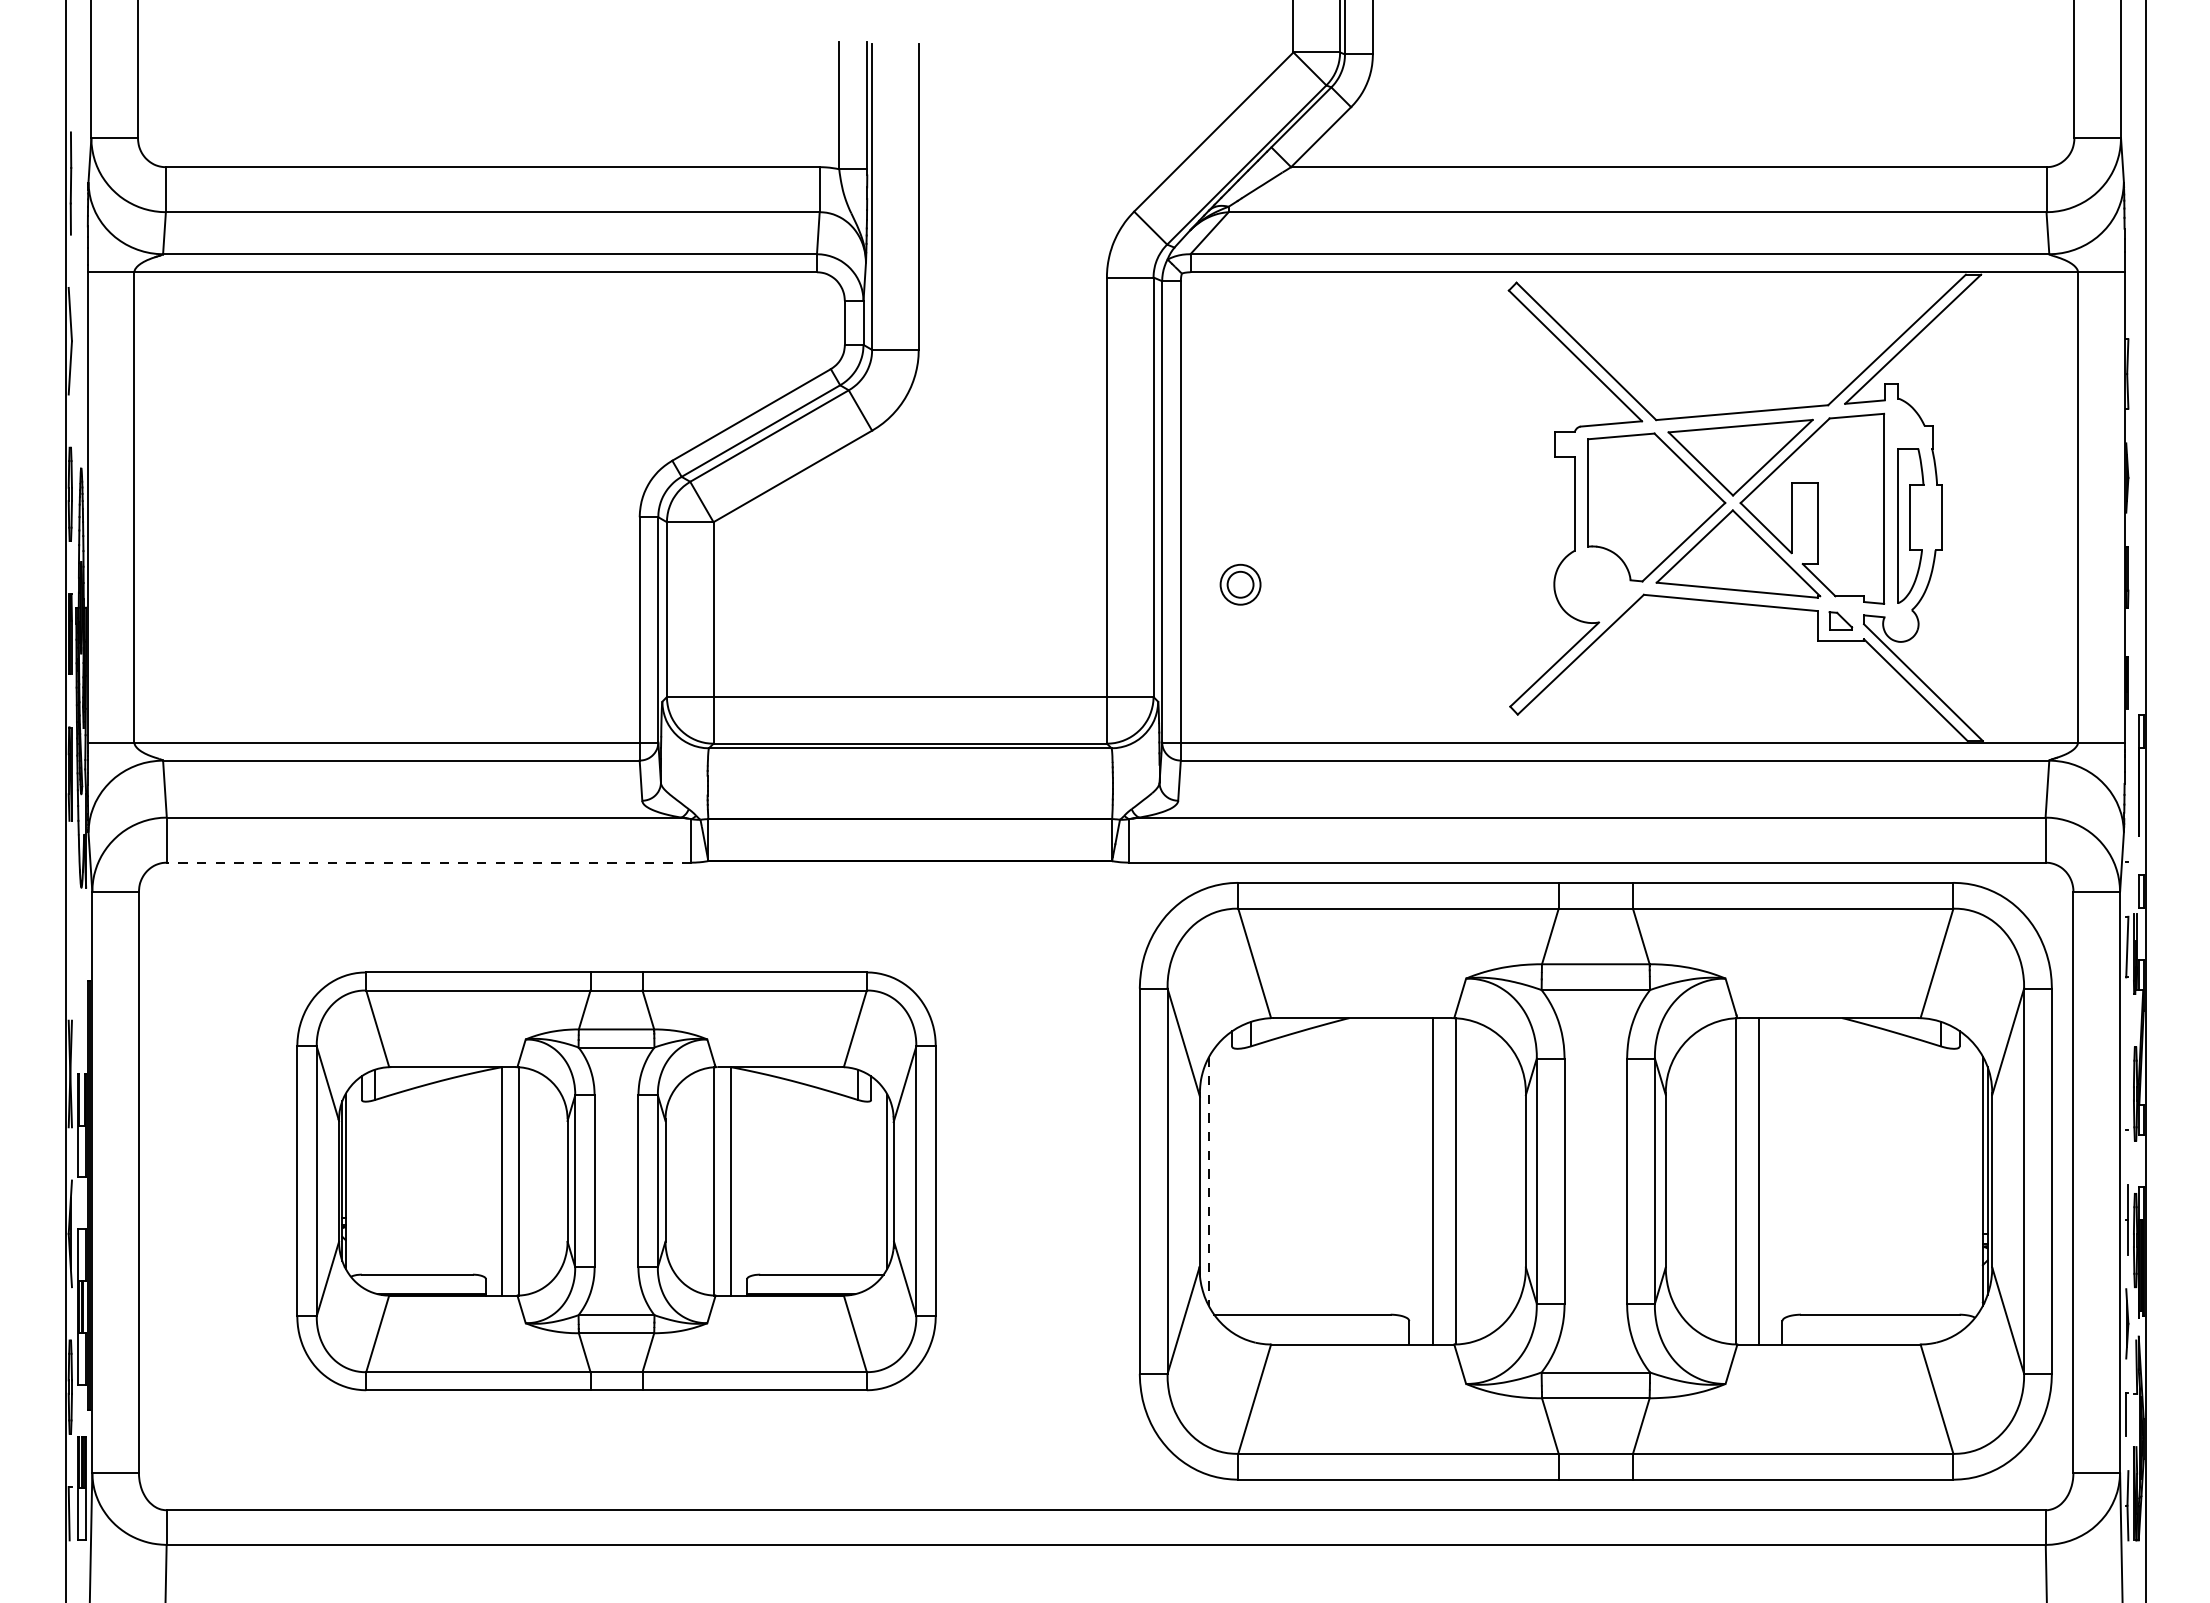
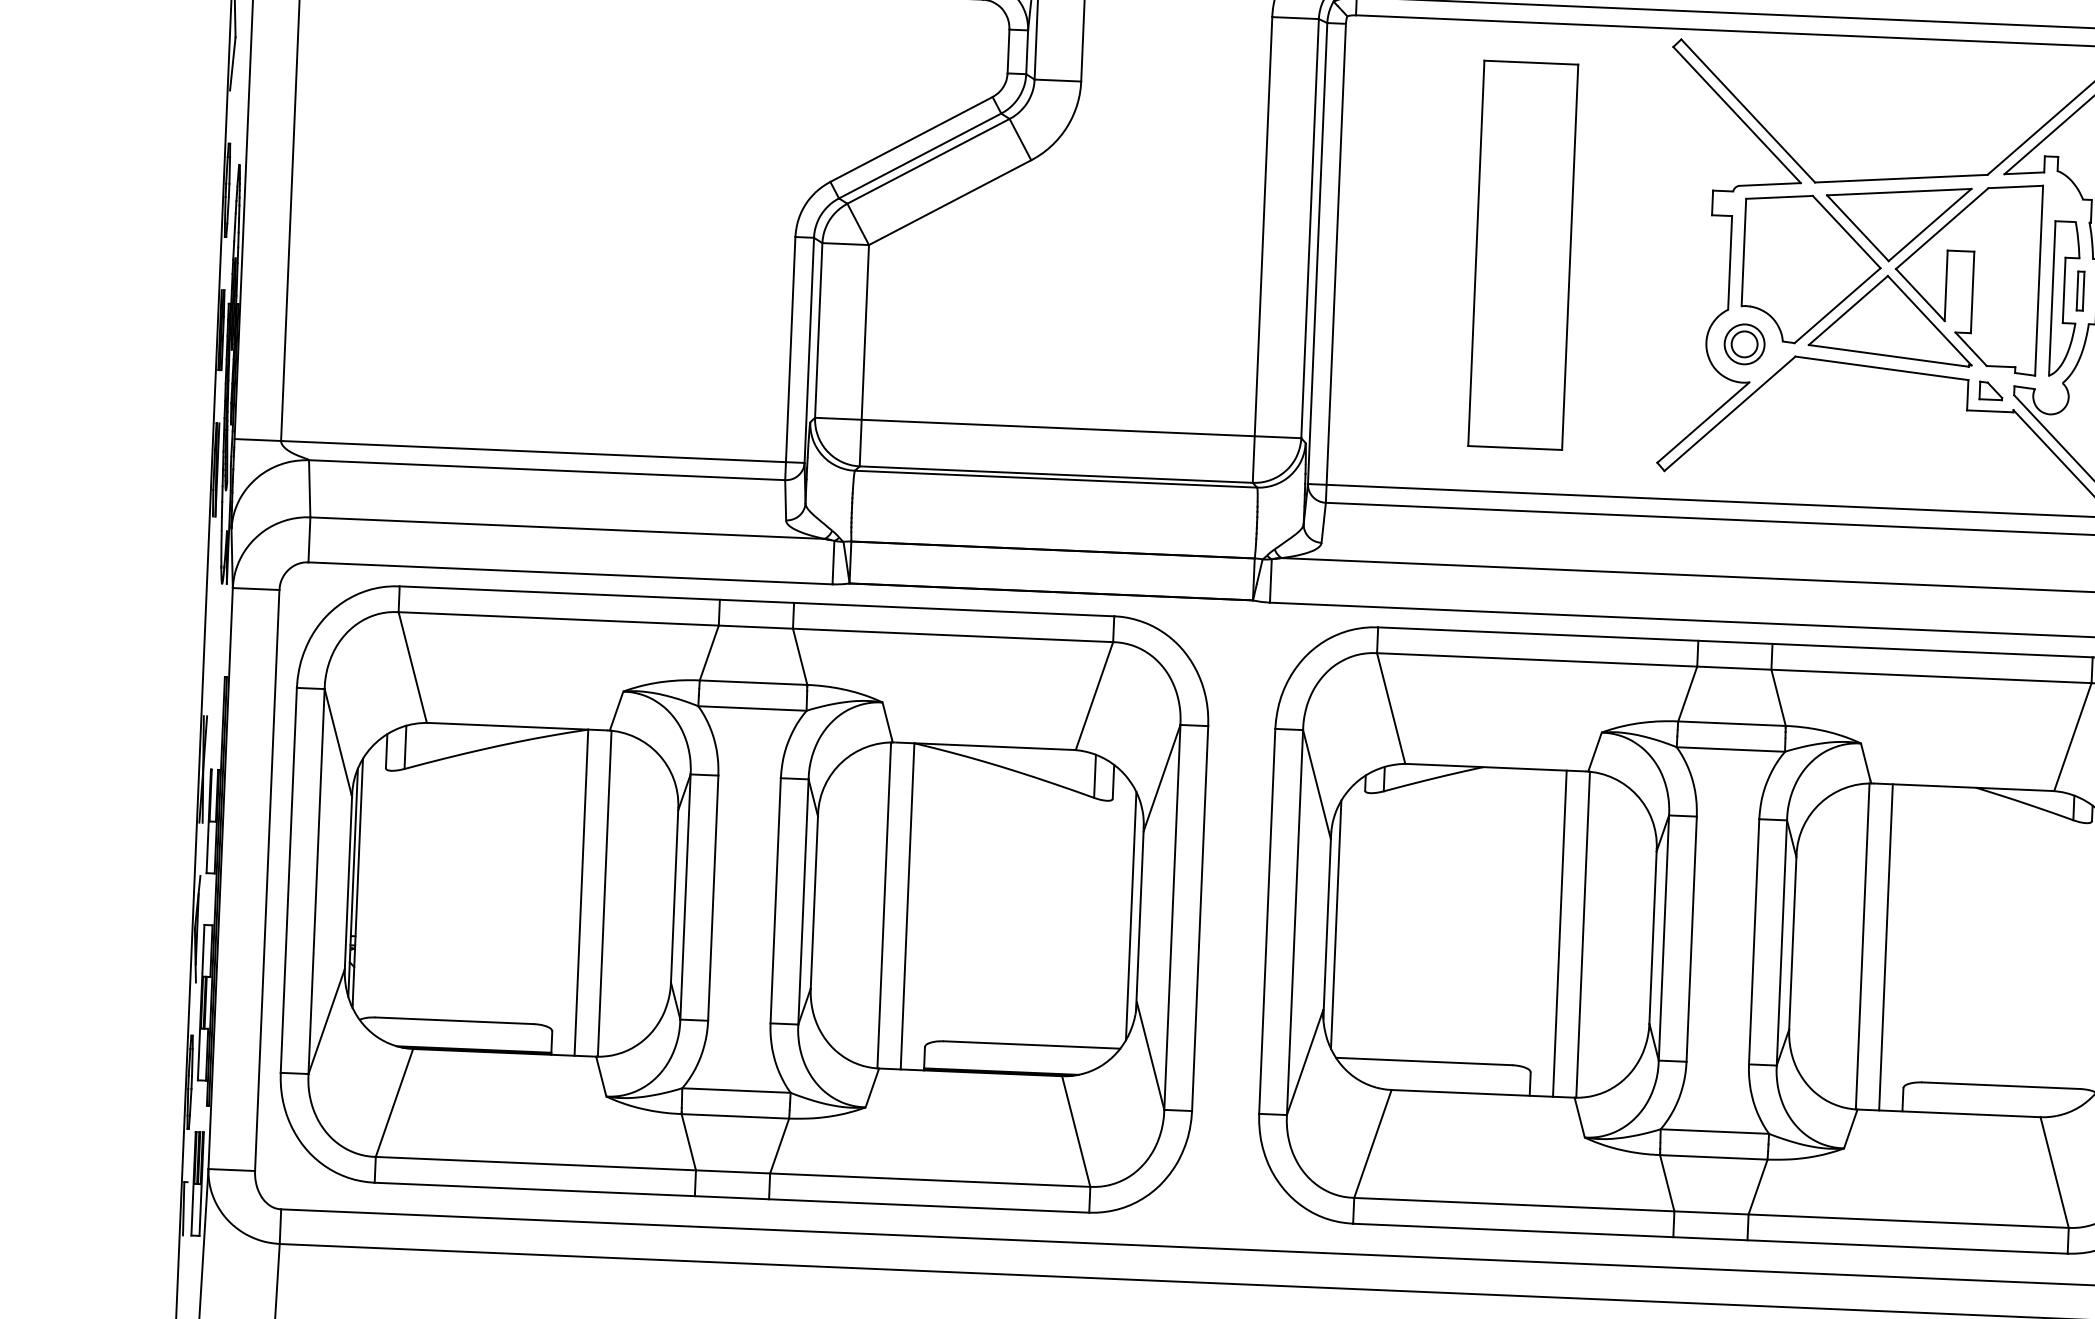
part: (1367, 504) -> (1523, 254), added
part: (1925, 517) -> (2080, 291), added
part: (1240, 584) -> (1744, 344), moved
line: (428, 862) -> (569, 573), dashed -> solid
part: (616, 1181) -> (744, 899), size x1.43
line: (1208, 1182) -> (1335, 925), dashed -> solid

